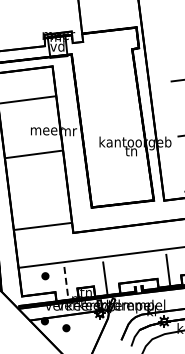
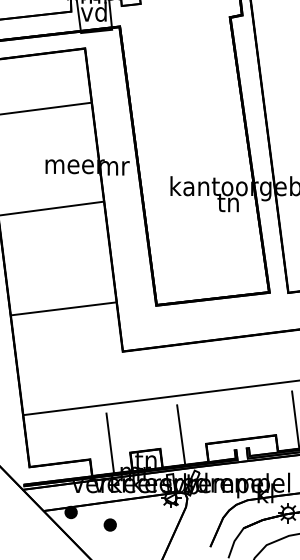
line: (42, 226) -> (63, 308), moved
part: (45, 276) -> (72, 430), removed
line: (66, 283) -> (110, 443), dashed -> solid

